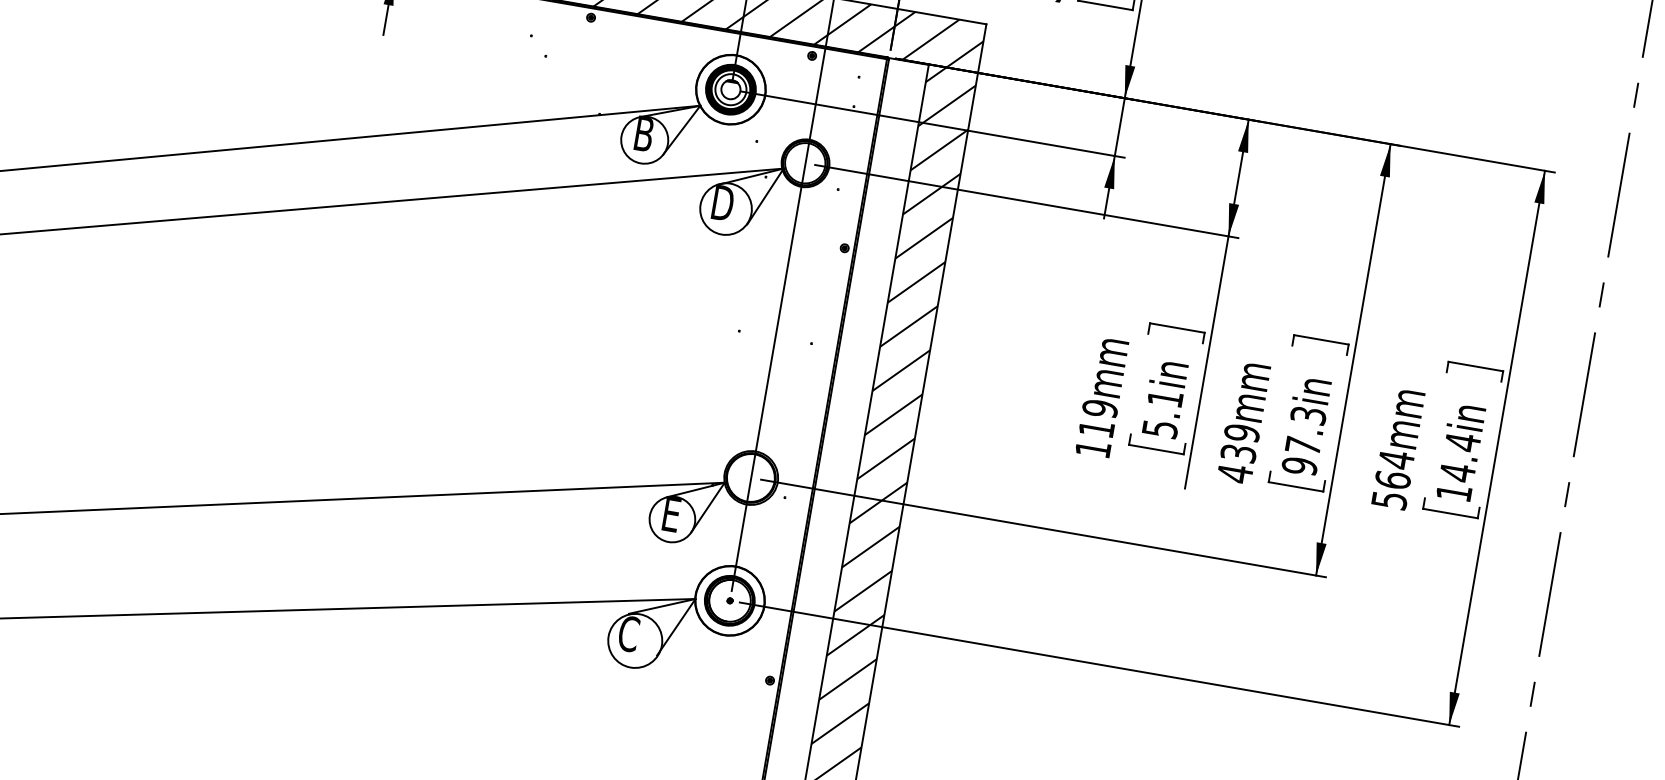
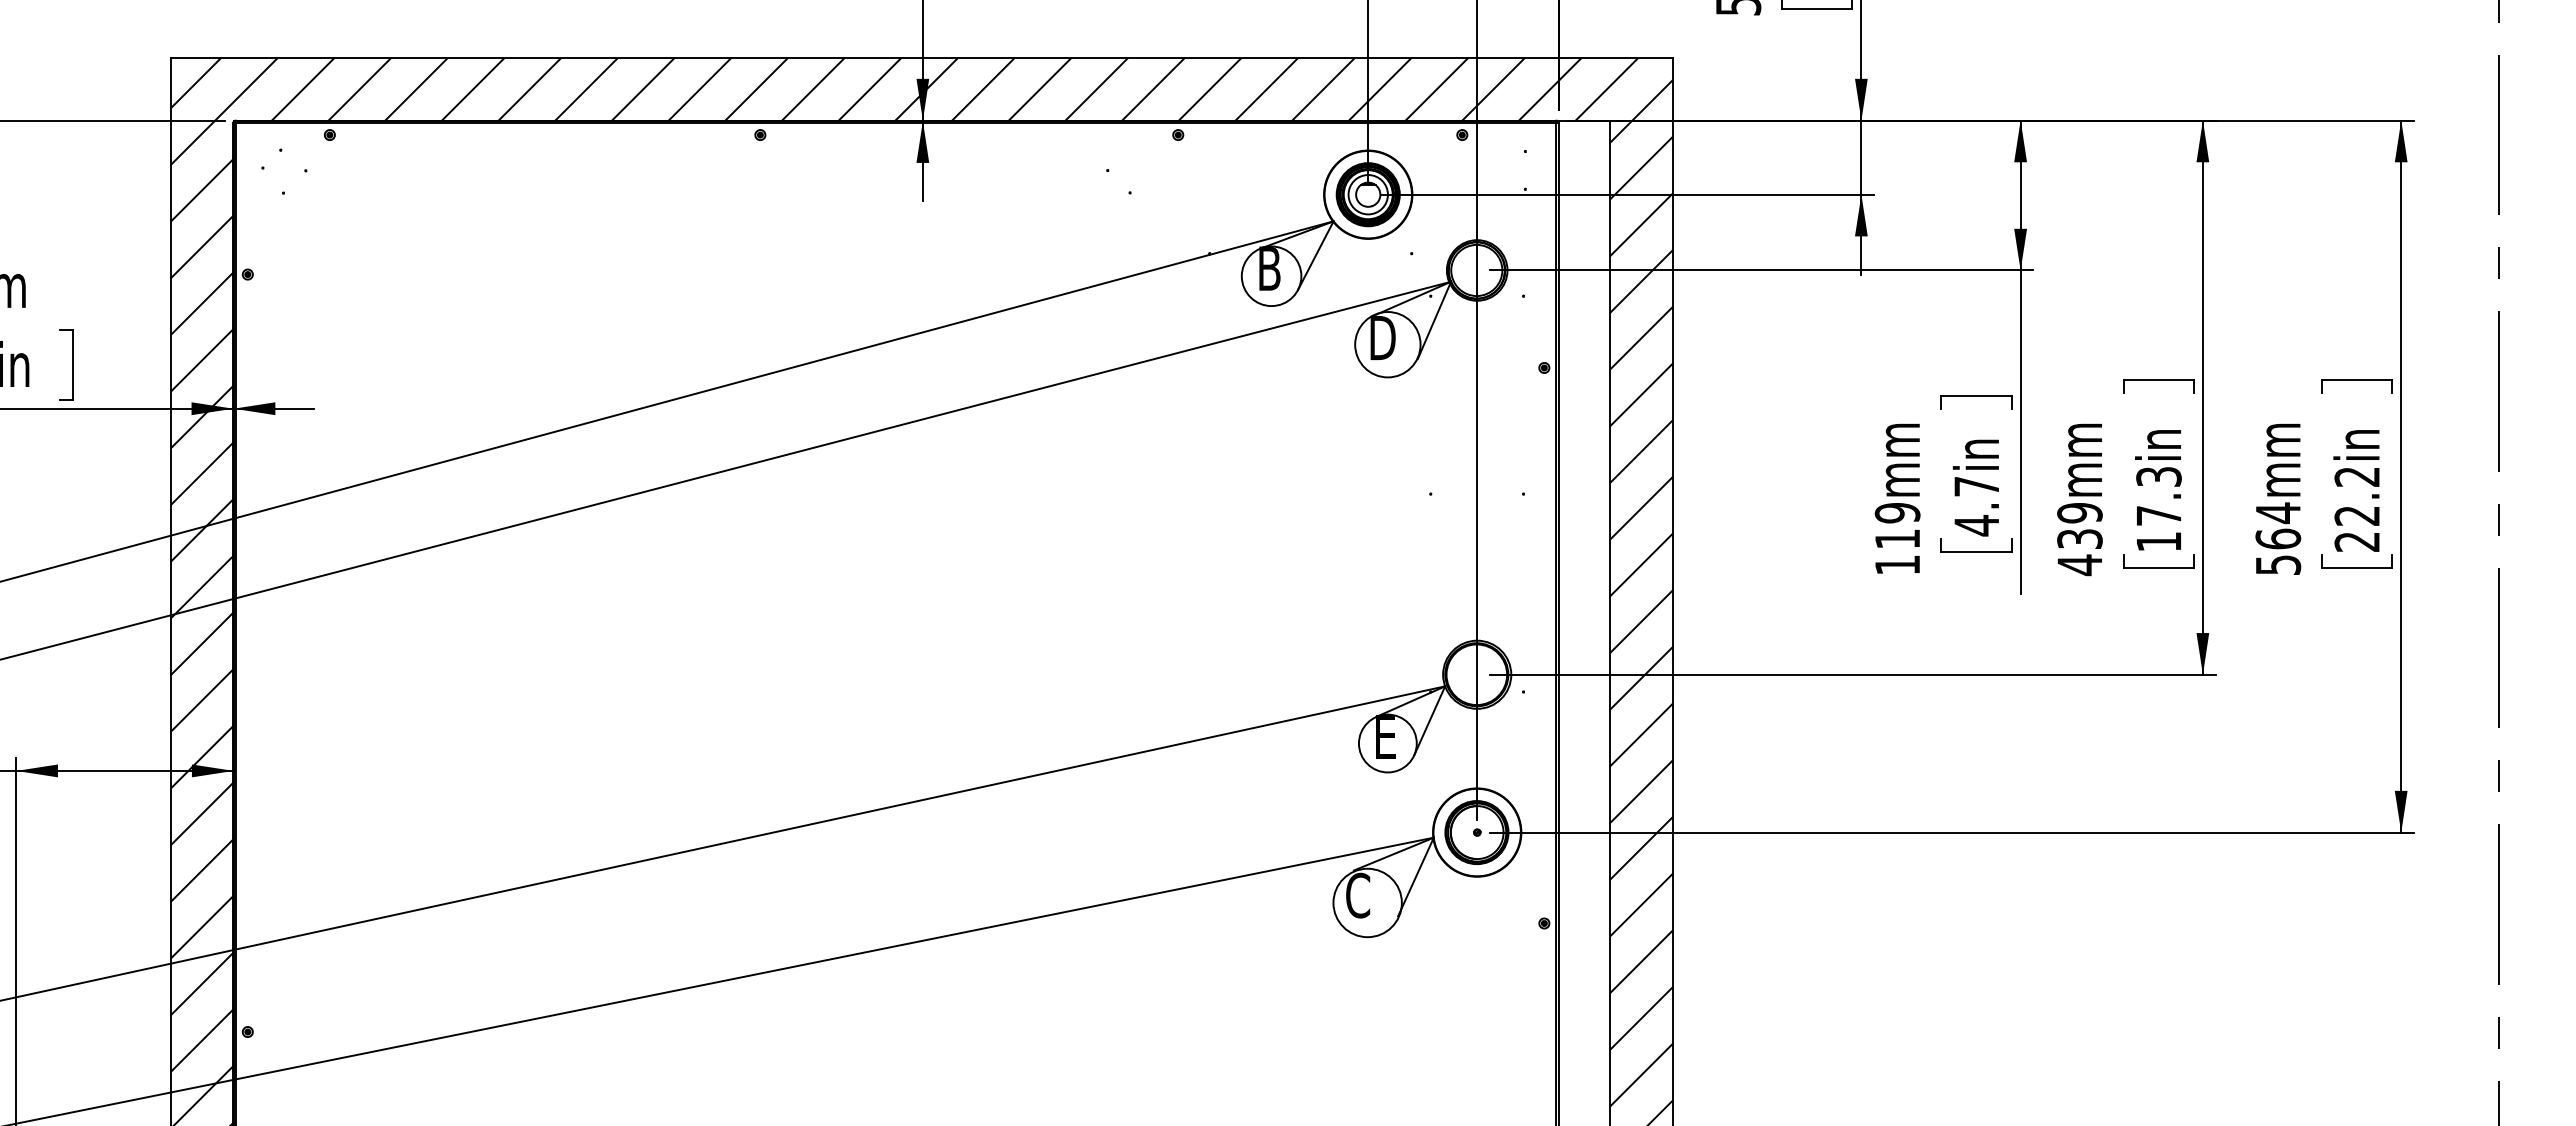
text: (1162, 414) -> (1976, 506), 5.1in -> 4.7in
text: (1299, 465) -> (2158, 541), 97.3in -> 17.3in
text: (1457, 466) -> (2356, 508), 14.4in -> 22.2in

